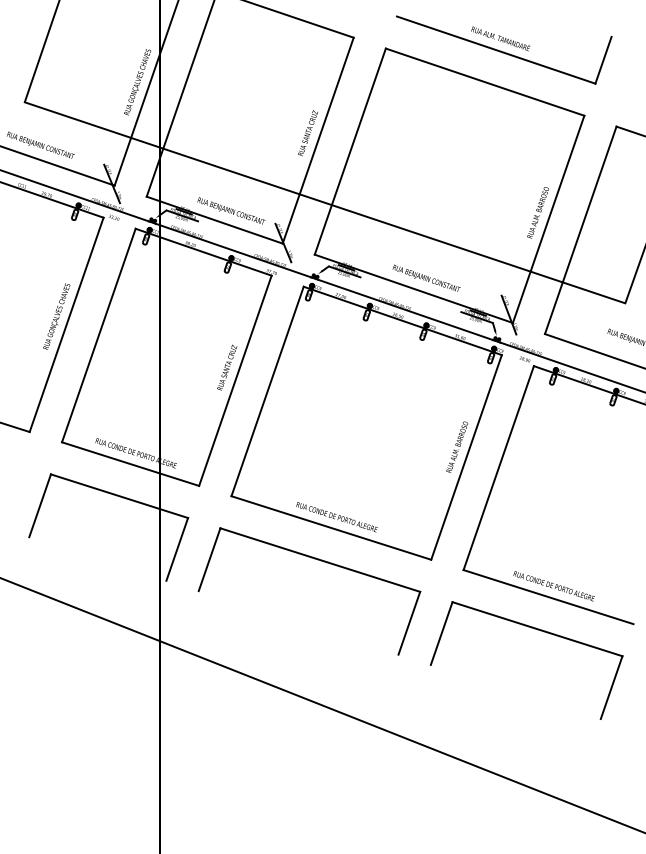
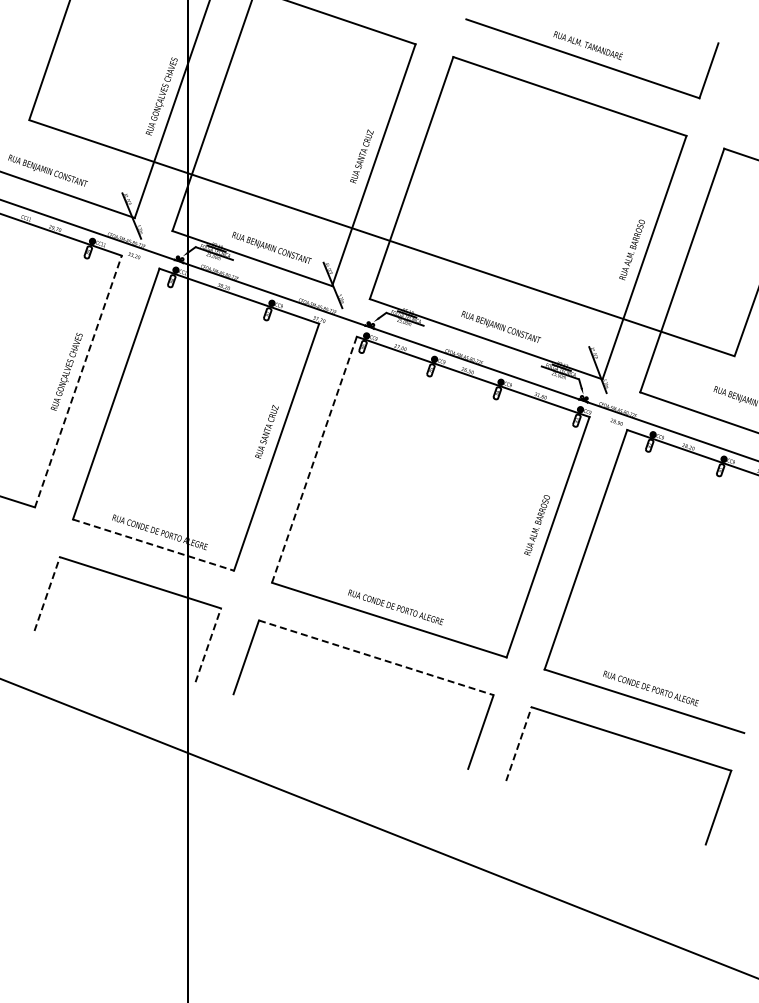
line: (66, 324) -> (78, 381), solid -> dashed
line: (267, 391) -> (314, 459), solid -> dashed
line: (130, 464) -> (153, 545), solid -> dashed
line: (40, 505) -> (47, 593), solid -> dashed
line: (177, 548) -> (208, 644), solid -> dashed
line: (320, 559) -> (376, 657), solid -> dashed
line: (442, 633) -> (519, 743), solid -> dashed

